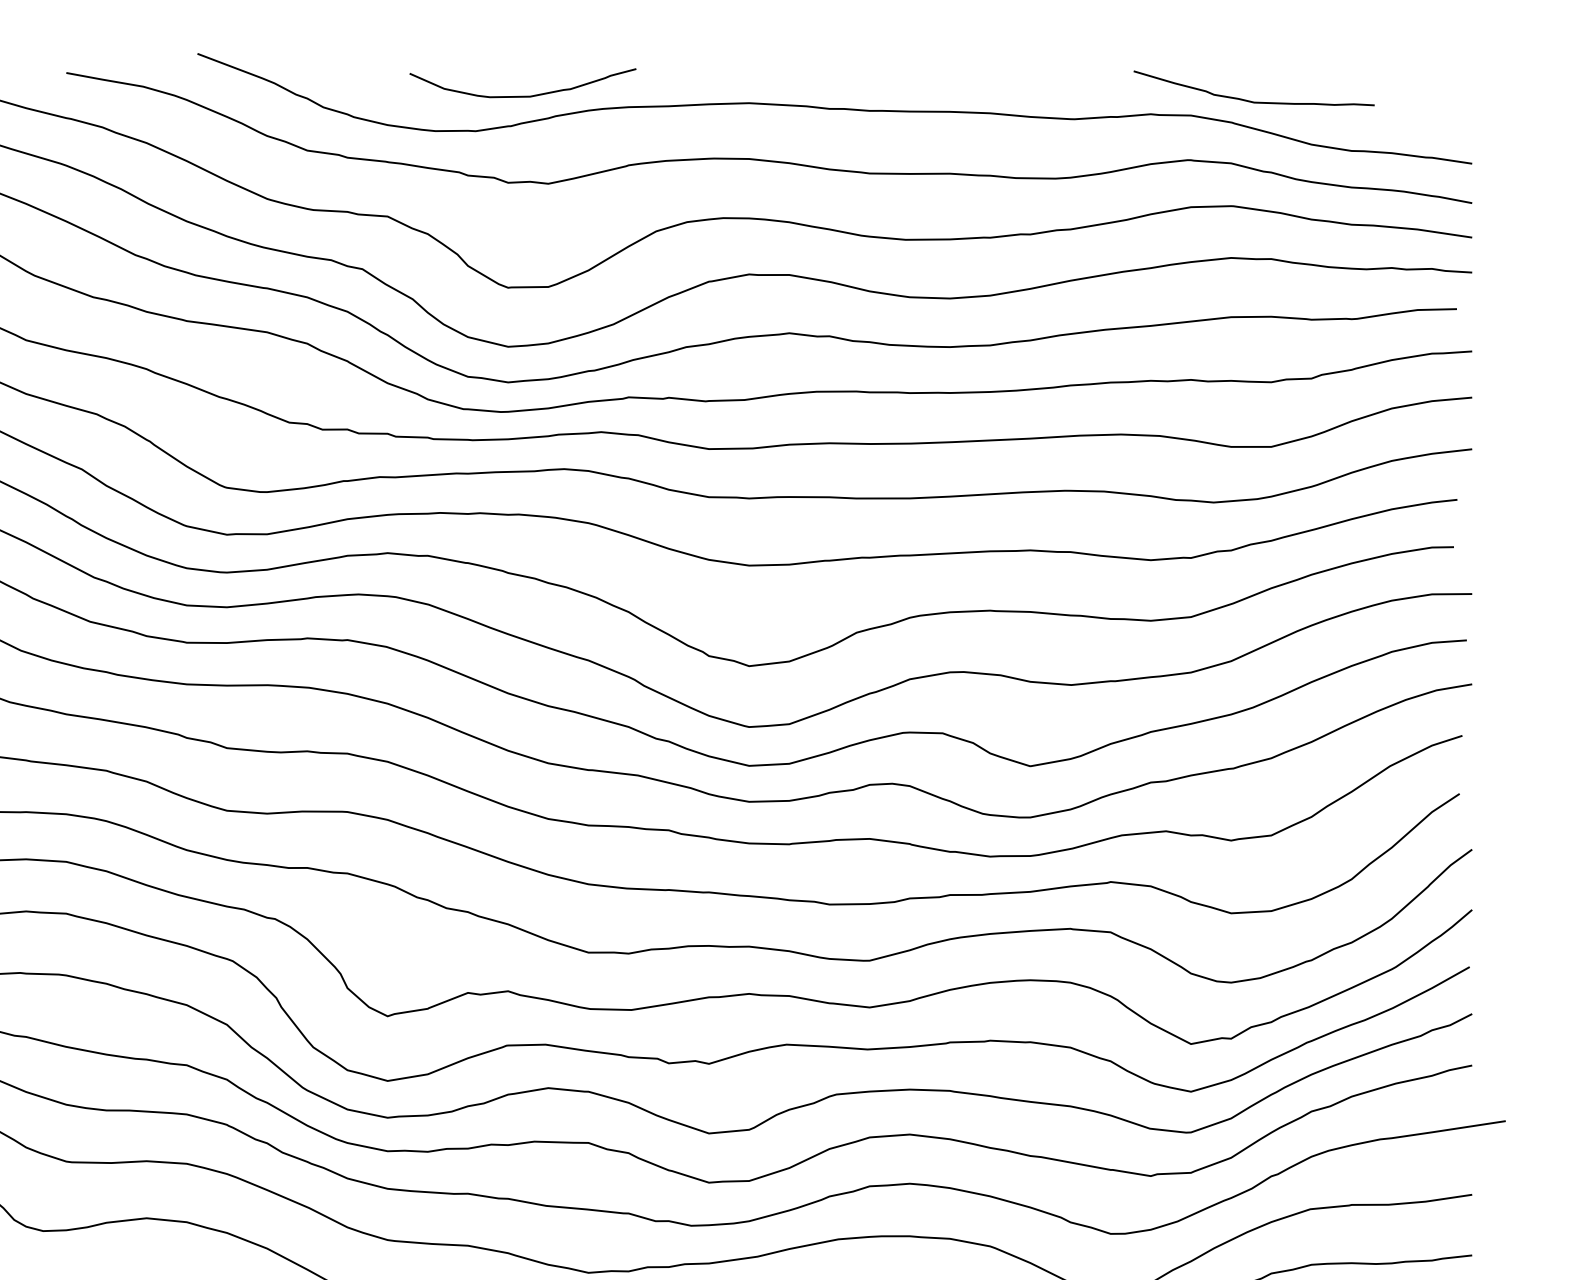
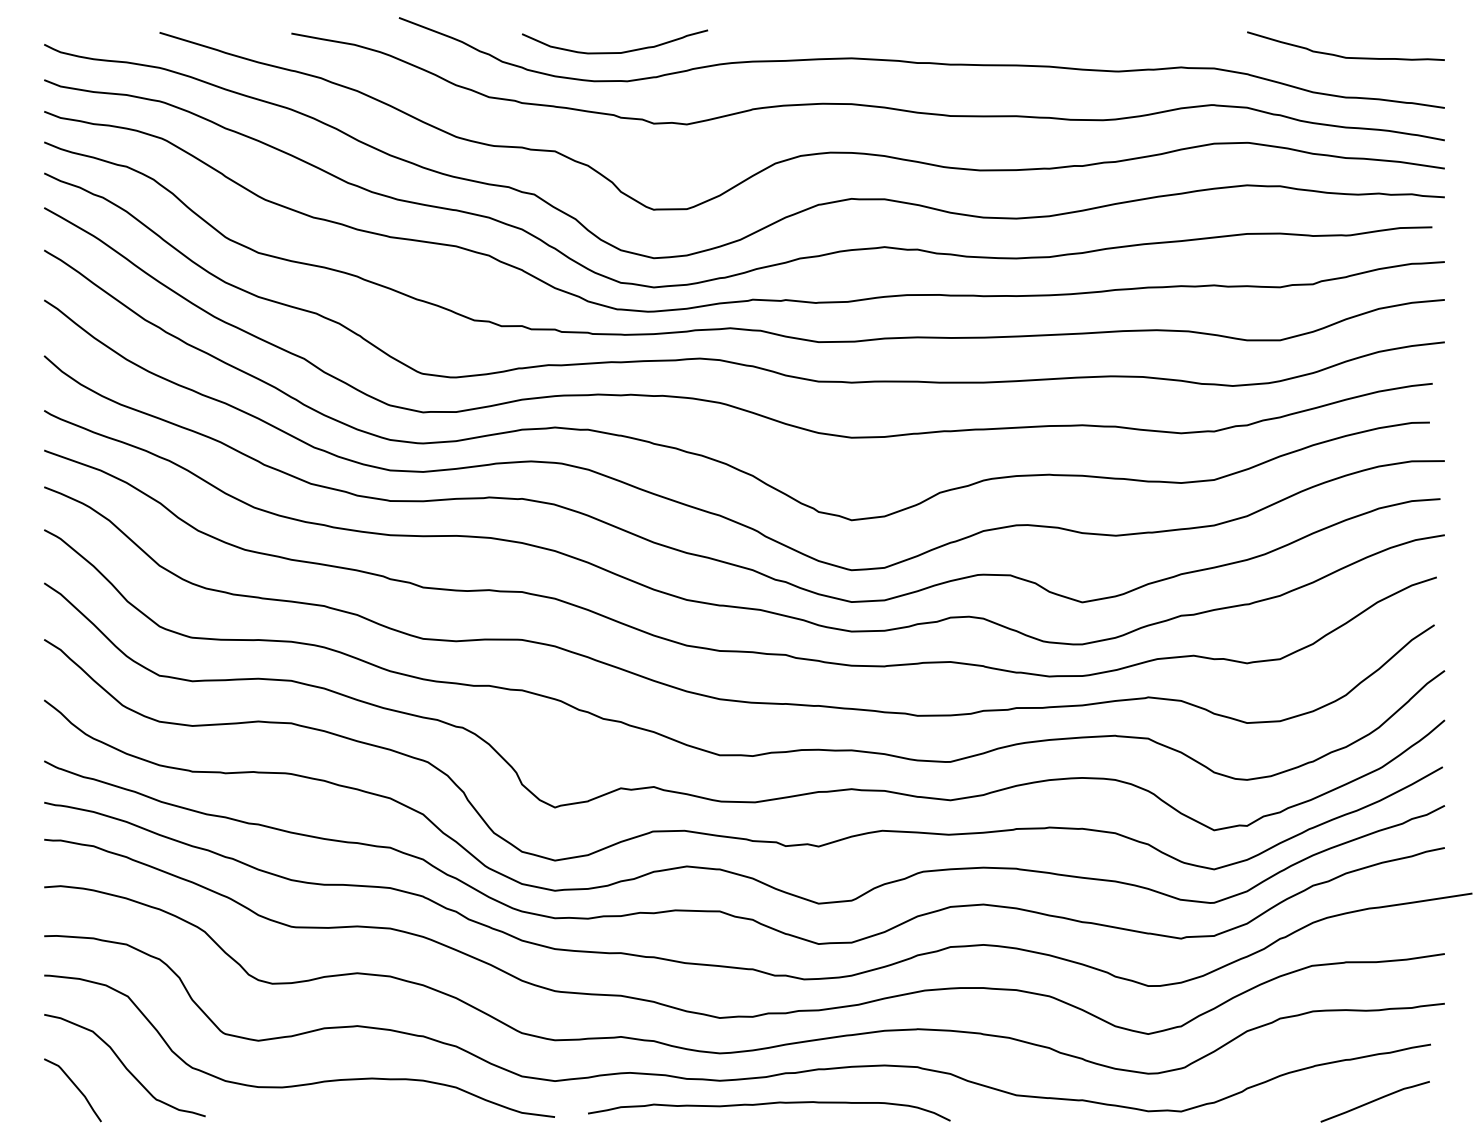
curve: (523, 96) -> (615, 52), moved
curve: (1248, 99) -> (1341, 55), moved

